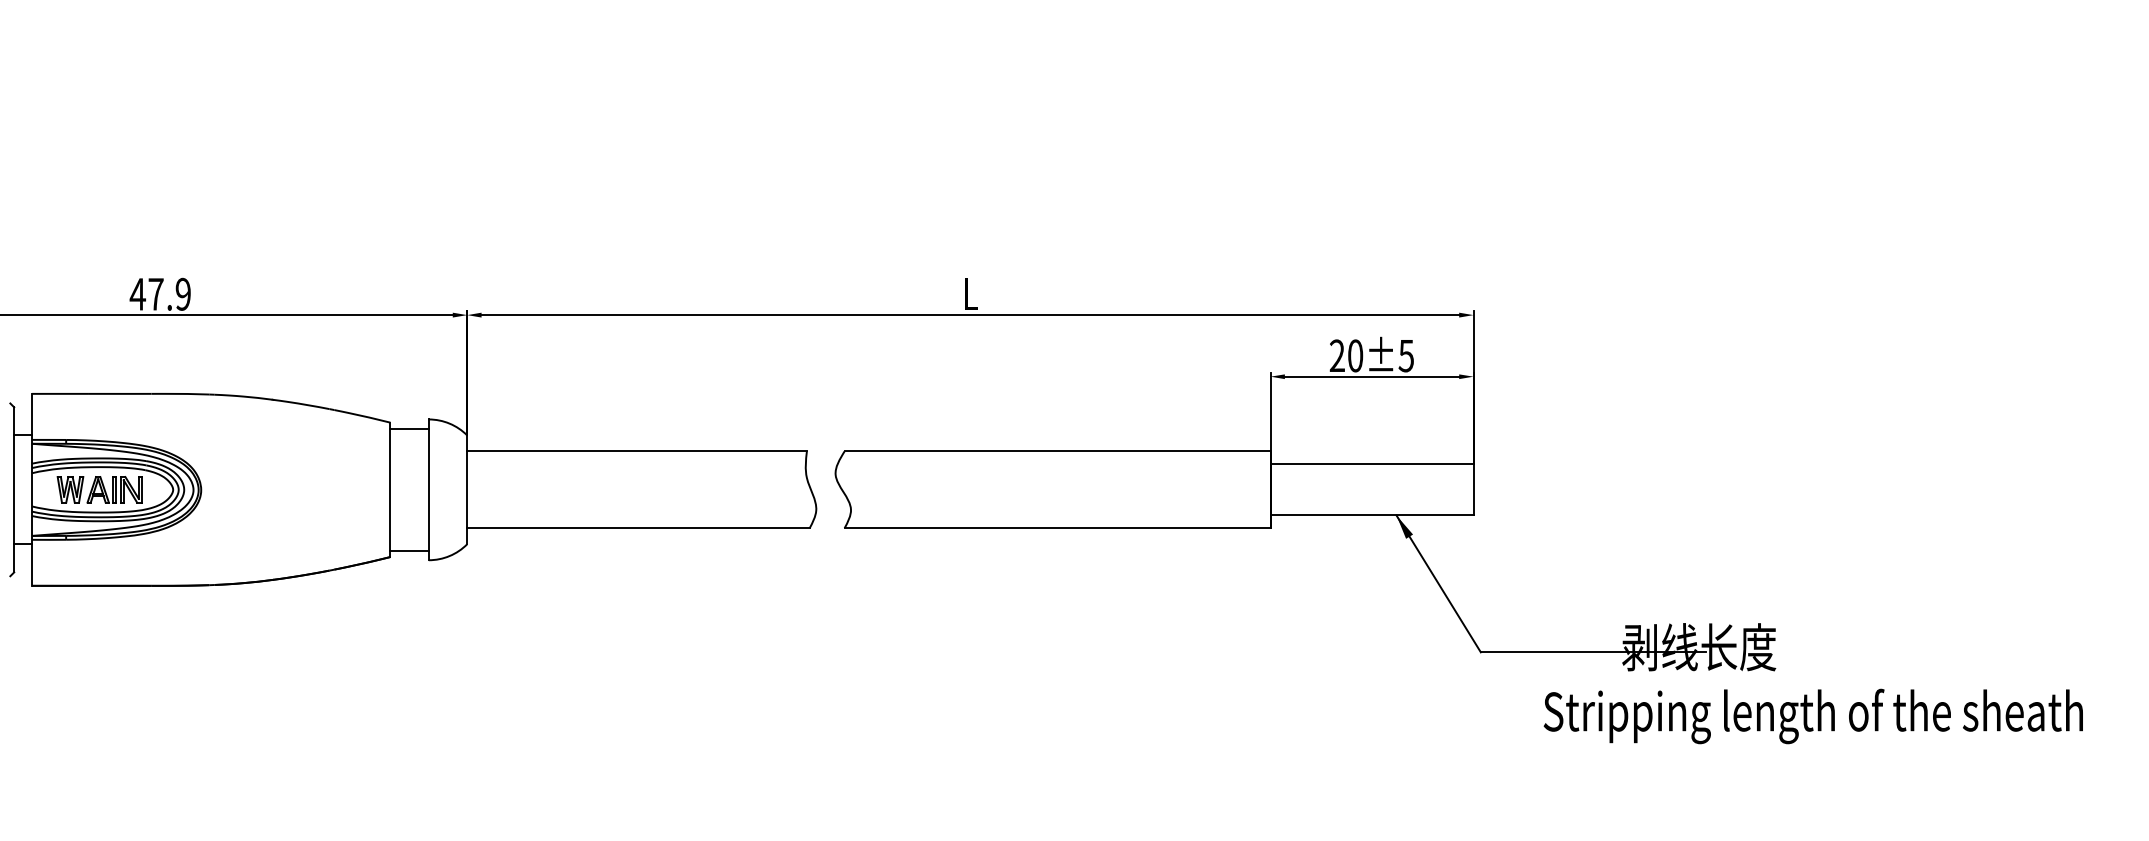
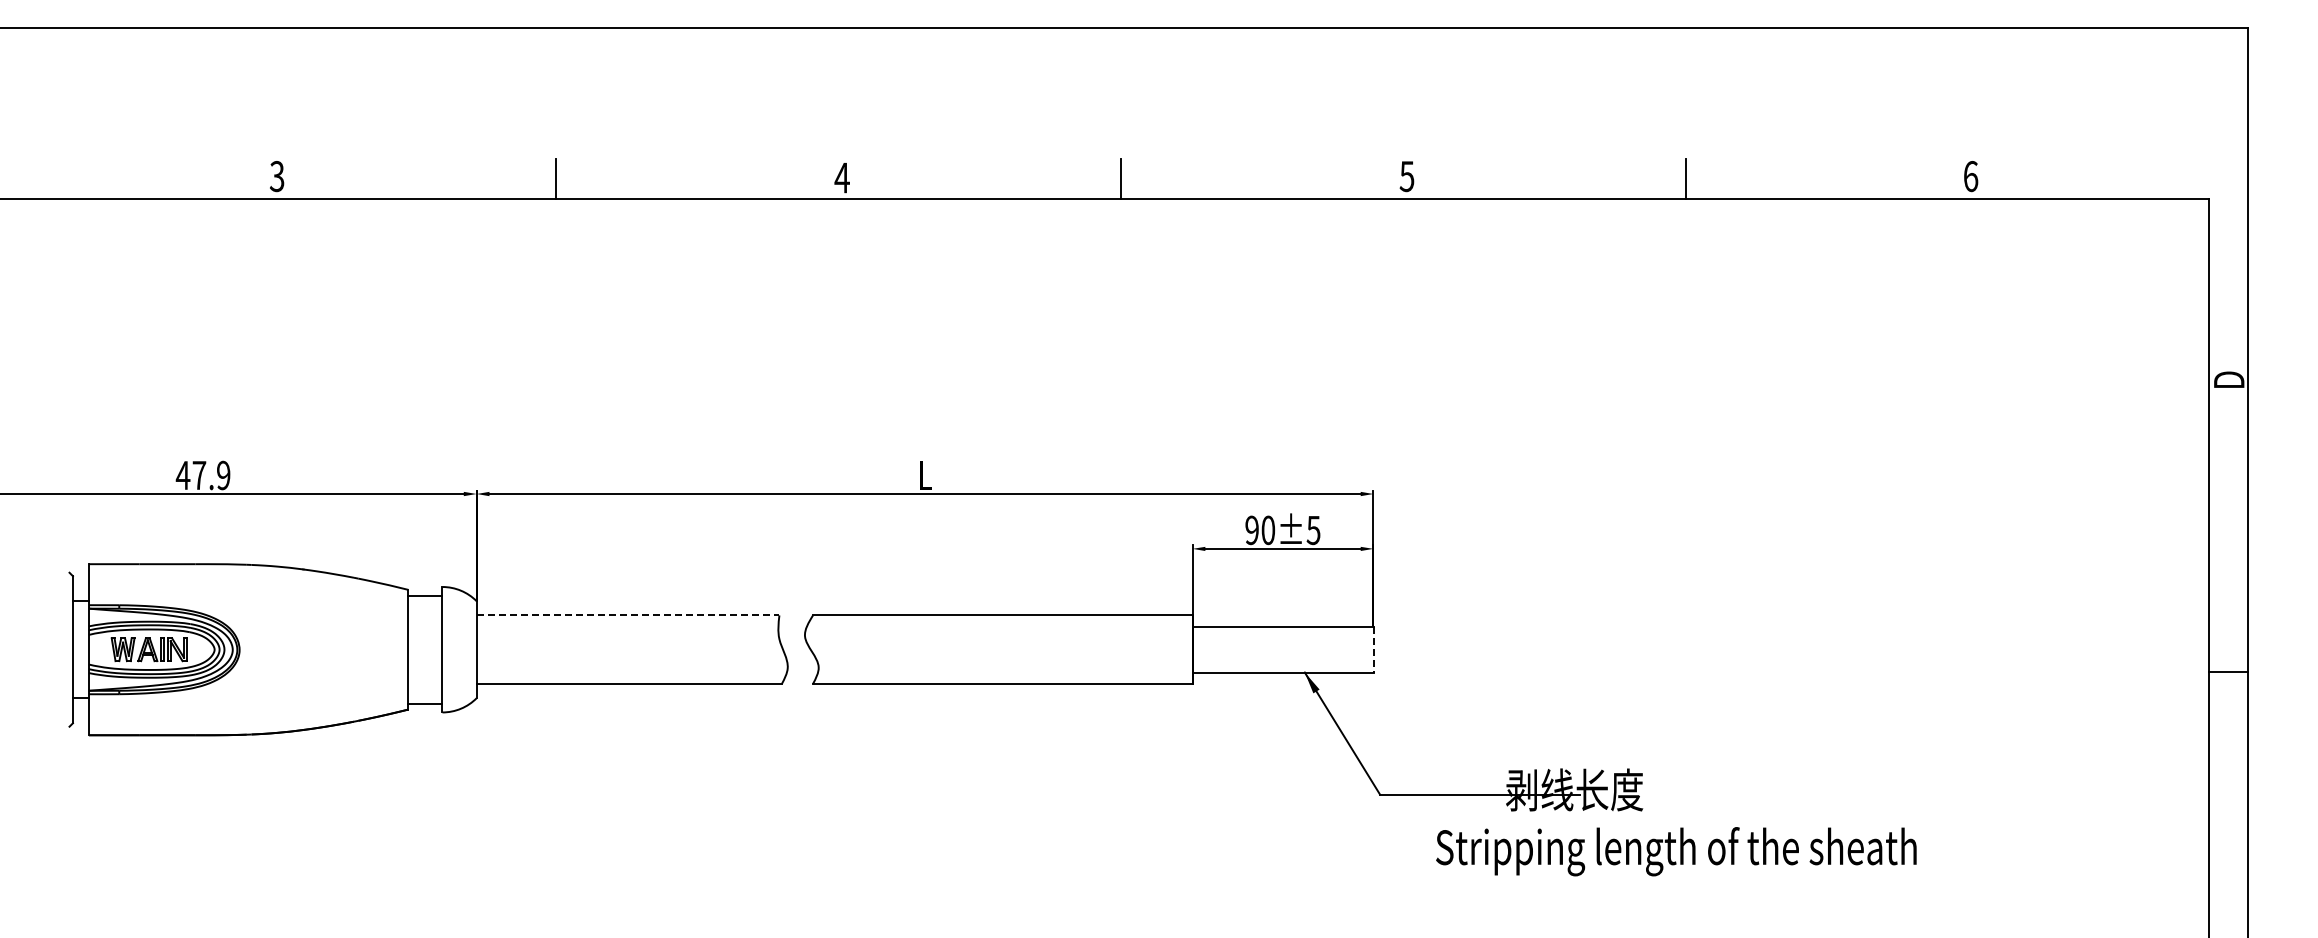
text: (1336, 356) -> (1251, 530), 20±5 -> 90±5
line: (637, 451) -> (628, 615), solid -> dashed
line: (1473, 489) -> (1373, 649), solid -> dashed

